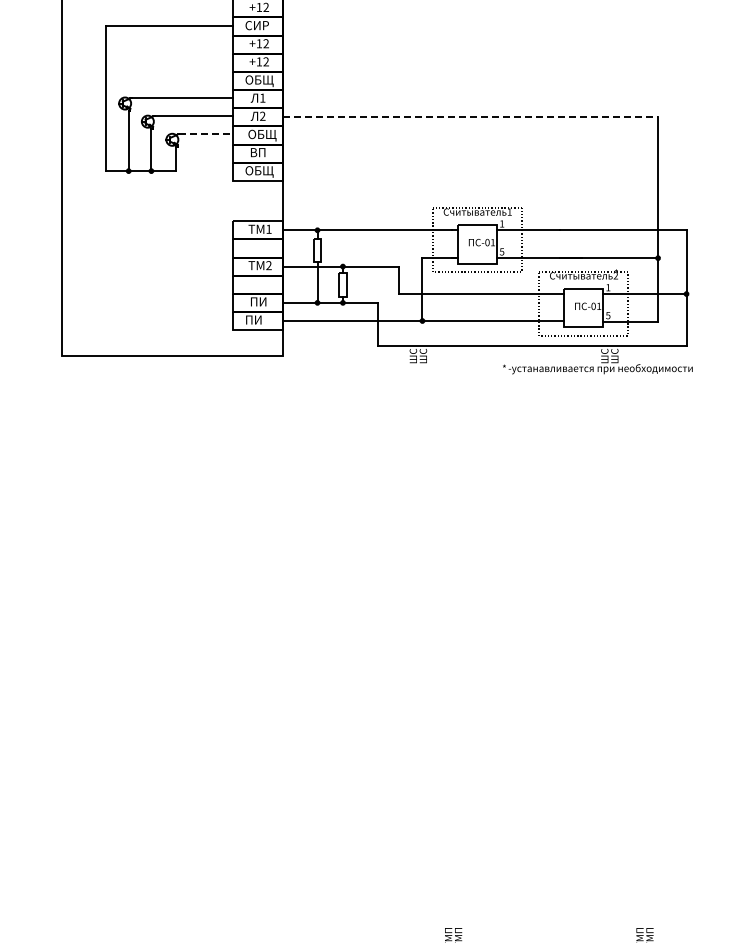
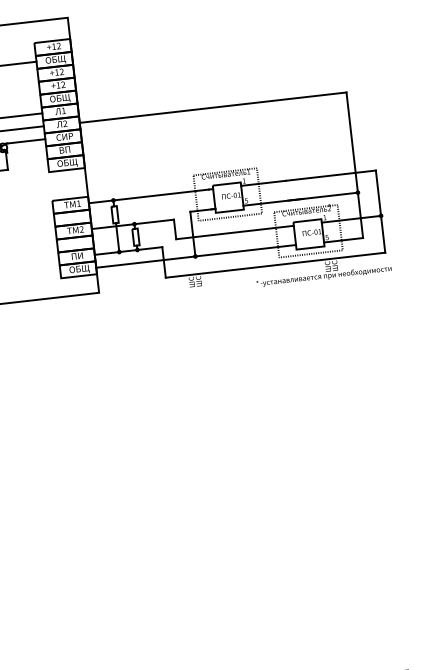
text: (262, 26) -> (57, 59), СИР -> ОБЩ
line: (470, 117) -> (213, 107), dashed -> solid
line: (206, 134) -> (26, 141), dashed -> solid
text: (265, 135) -> (68, 137), ОБЩ -> СИР
text: (259, 321) -> (79, 270), ПИ -> ОБЩ

